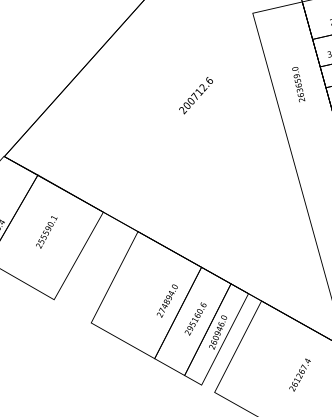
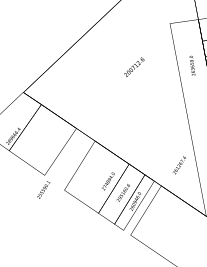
text: (46, 231) -> (43, 189), moved
text: (300, 375) -> (179, 165), moved

